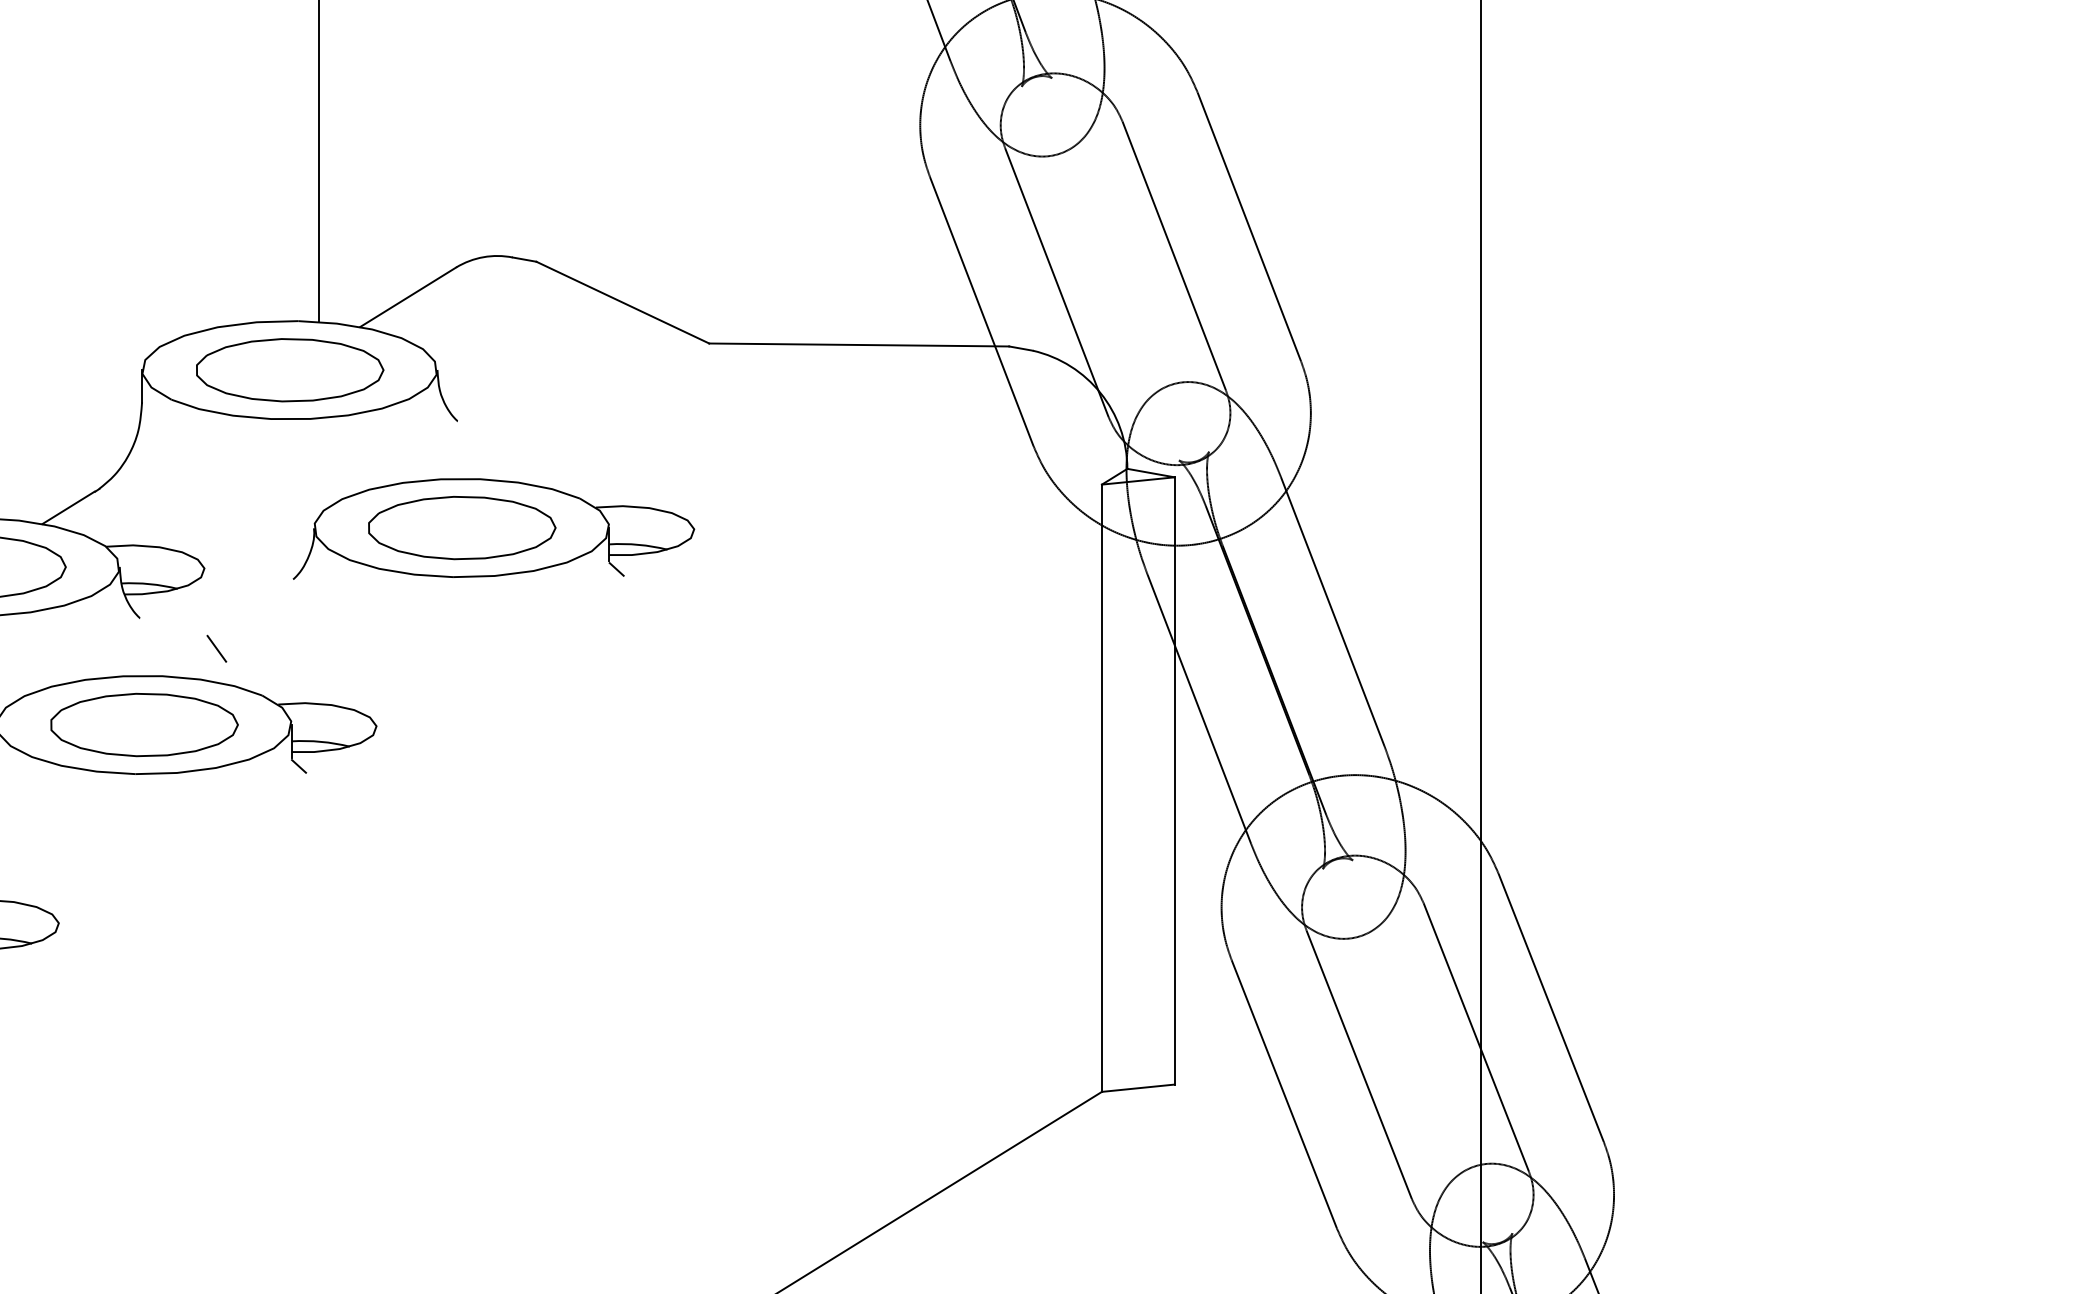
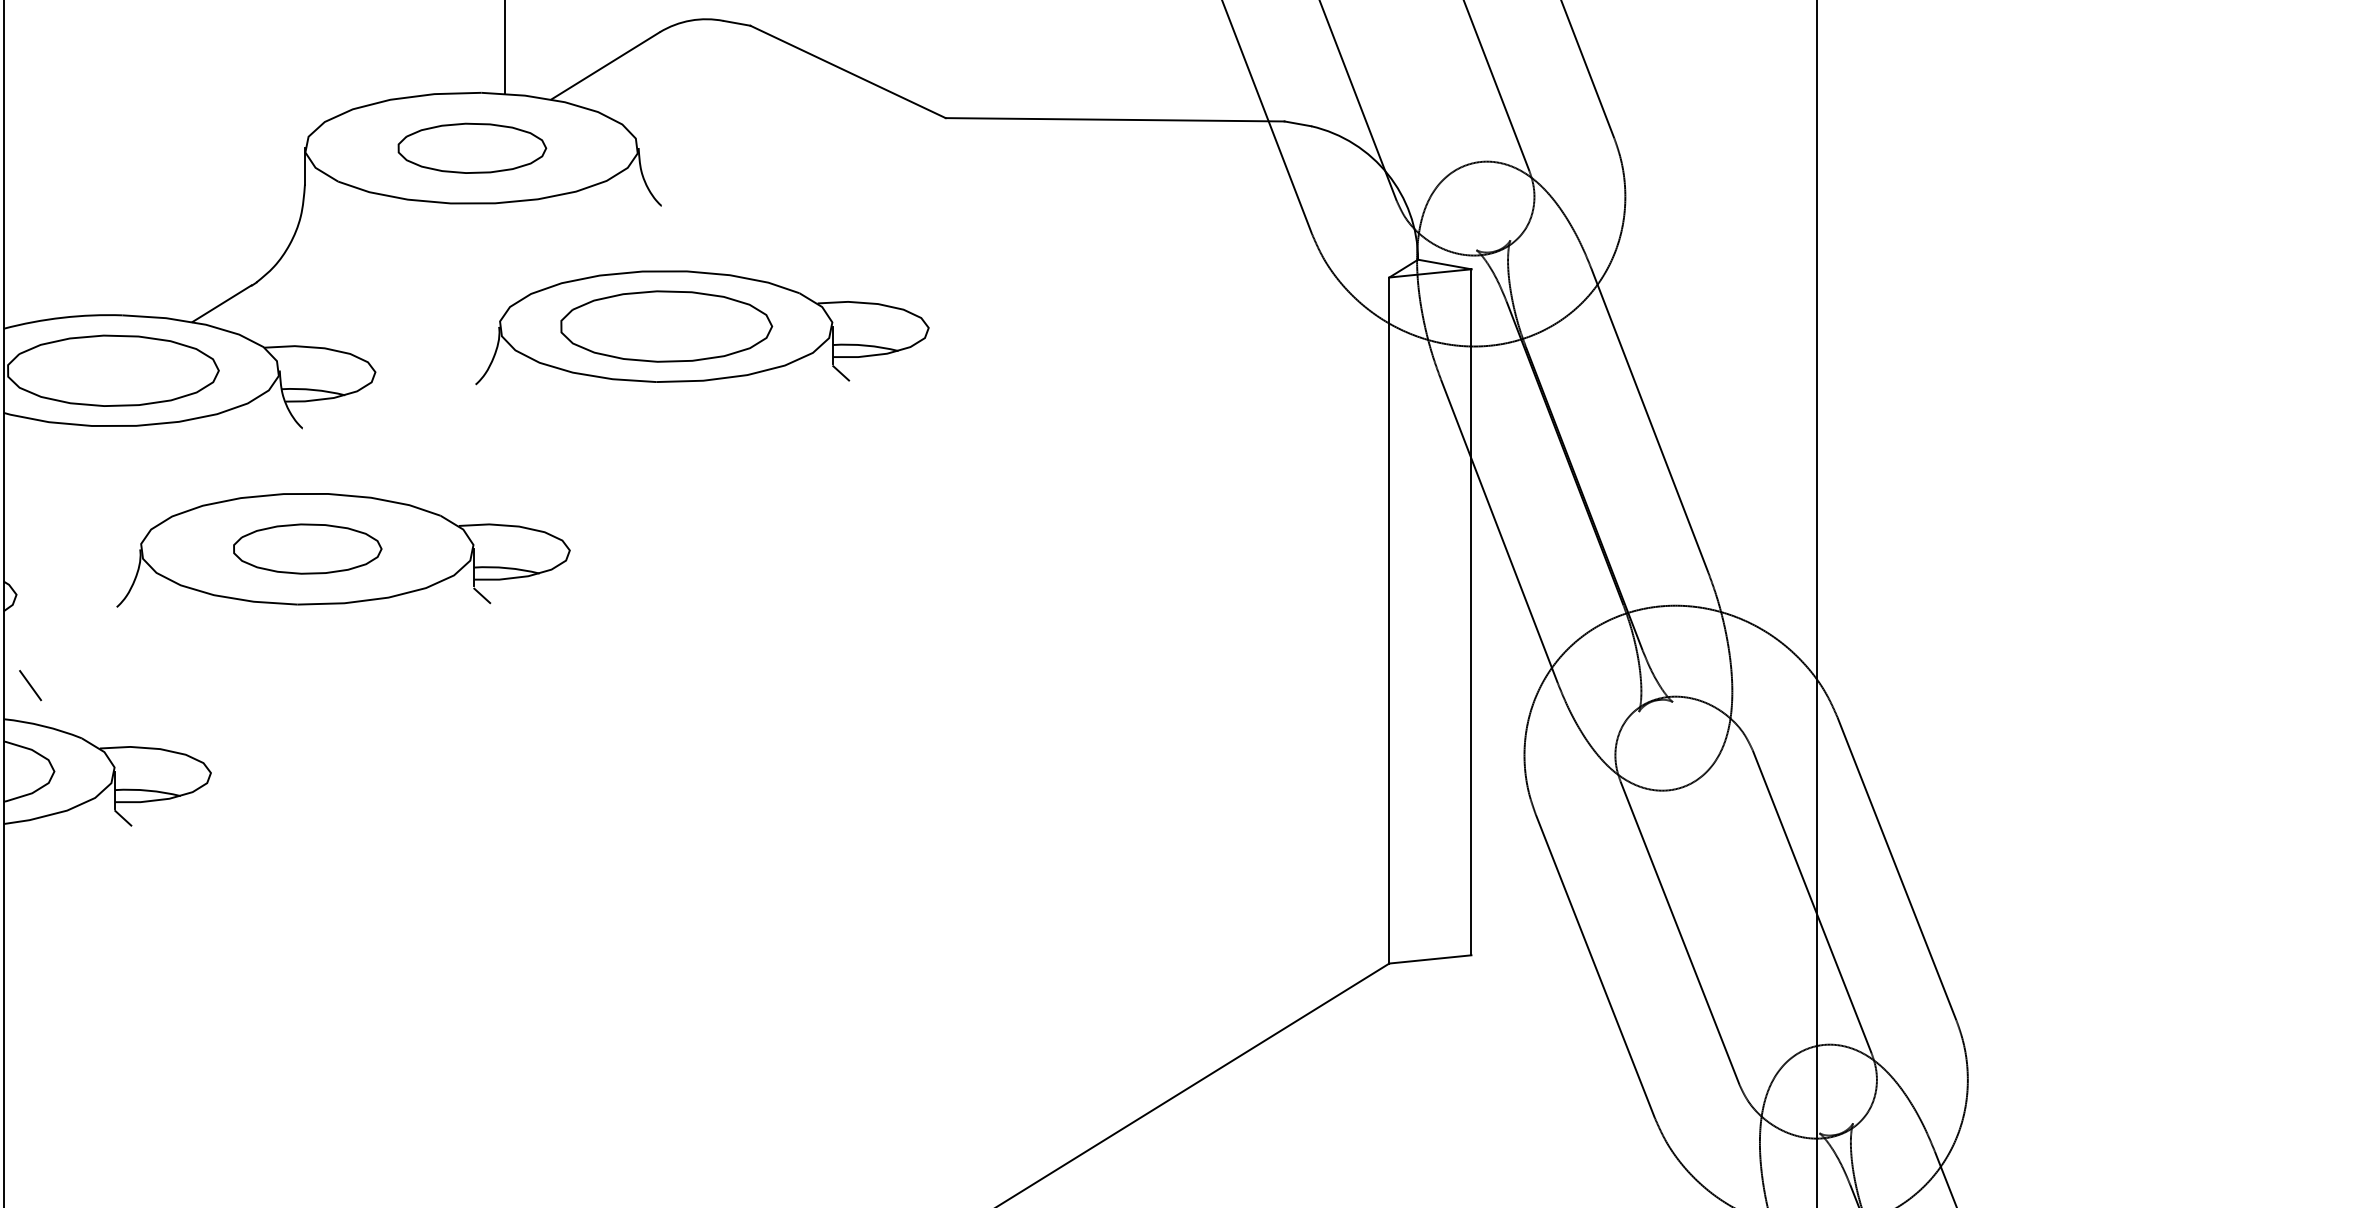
part: (290, 370) -> (472, 148), size x0.7
line: (216, 648) -> (389, 462), removed
part: (144, 724) -> (307, 548), size x0.7

